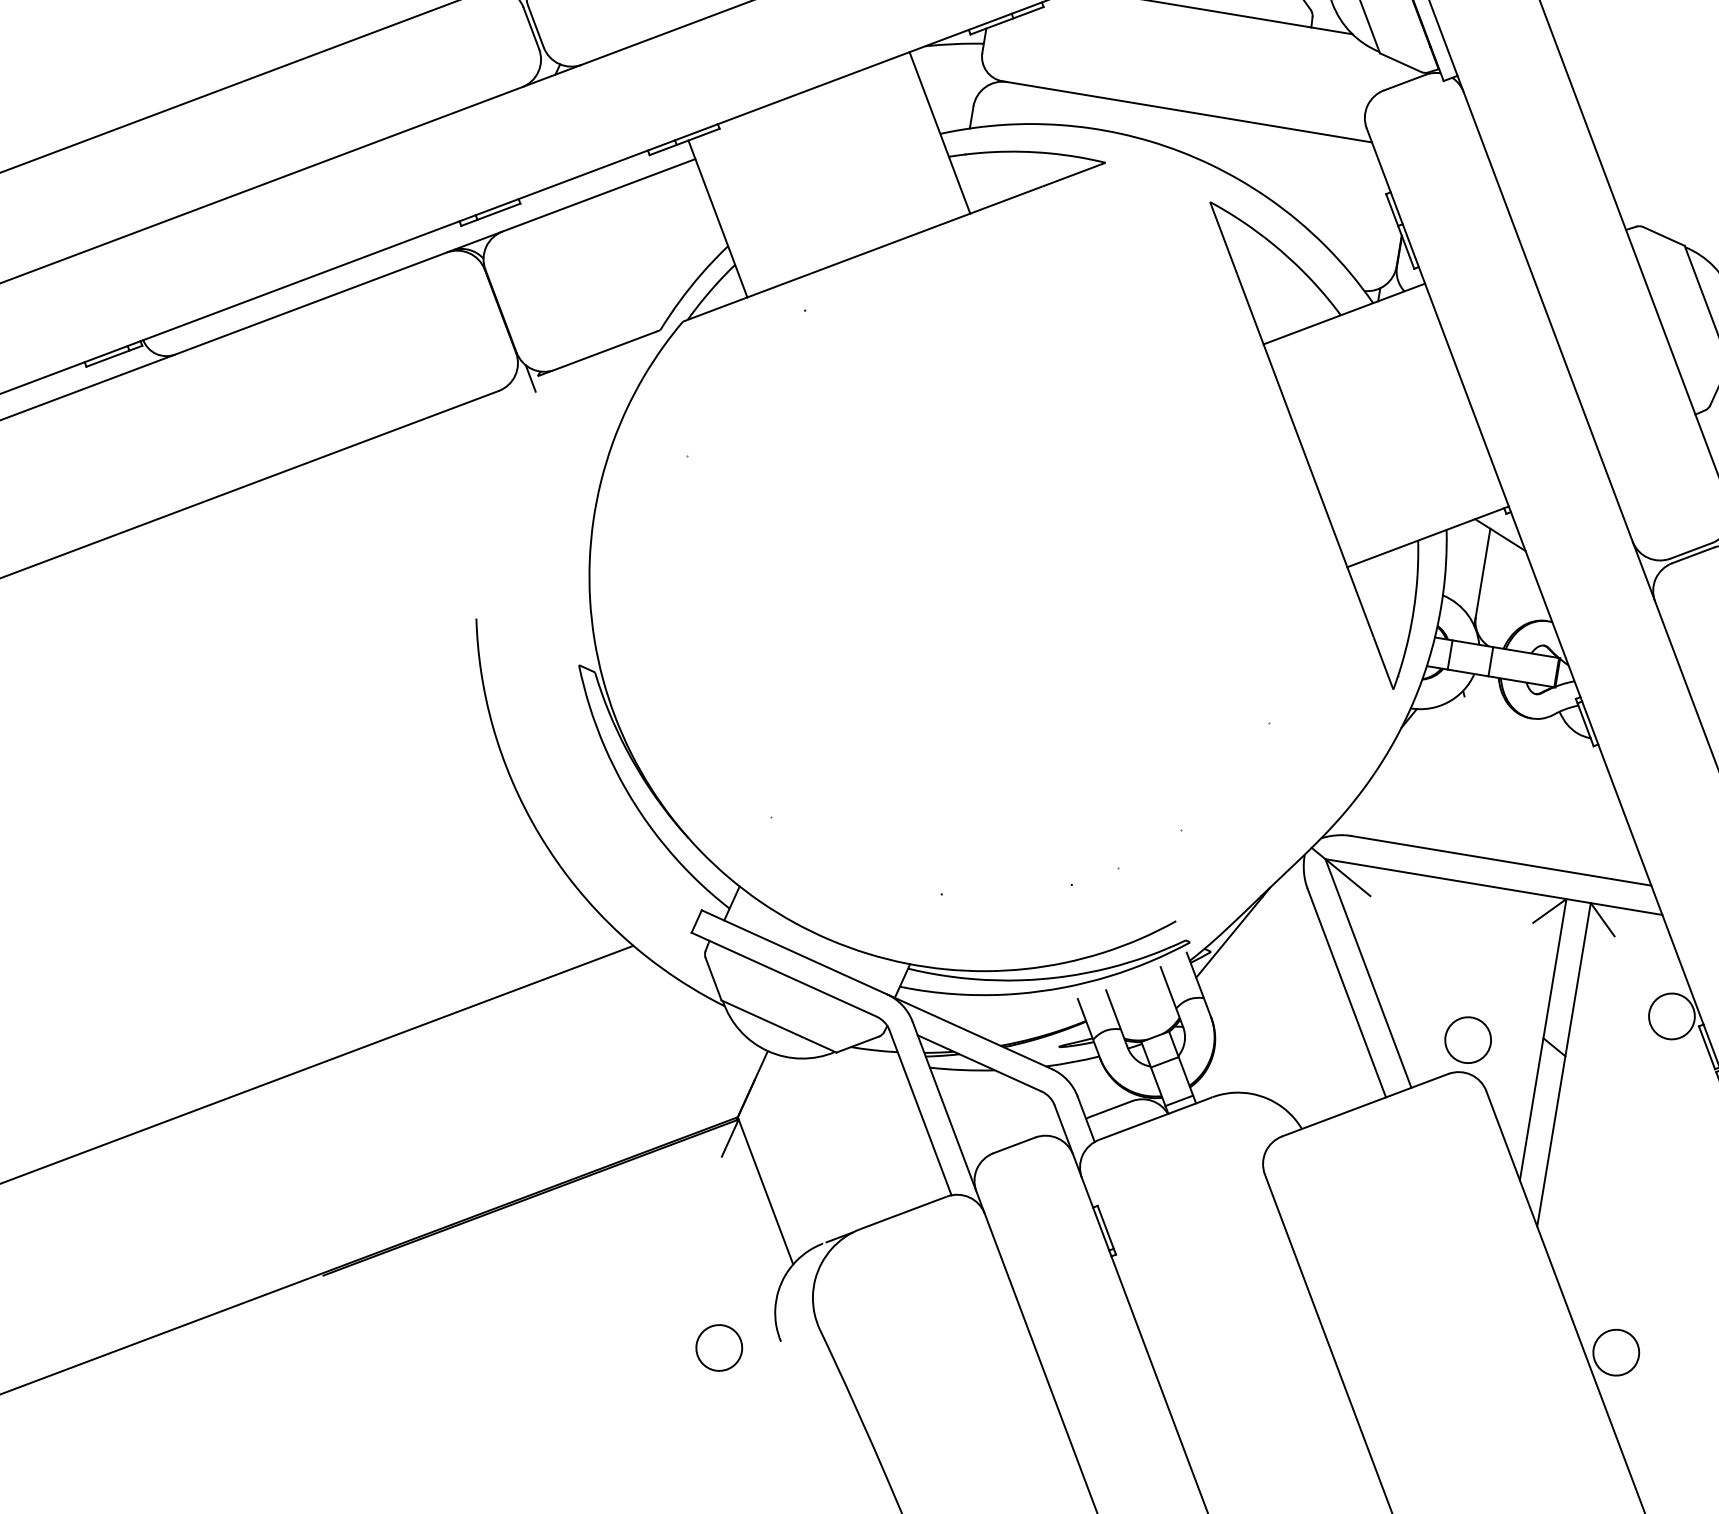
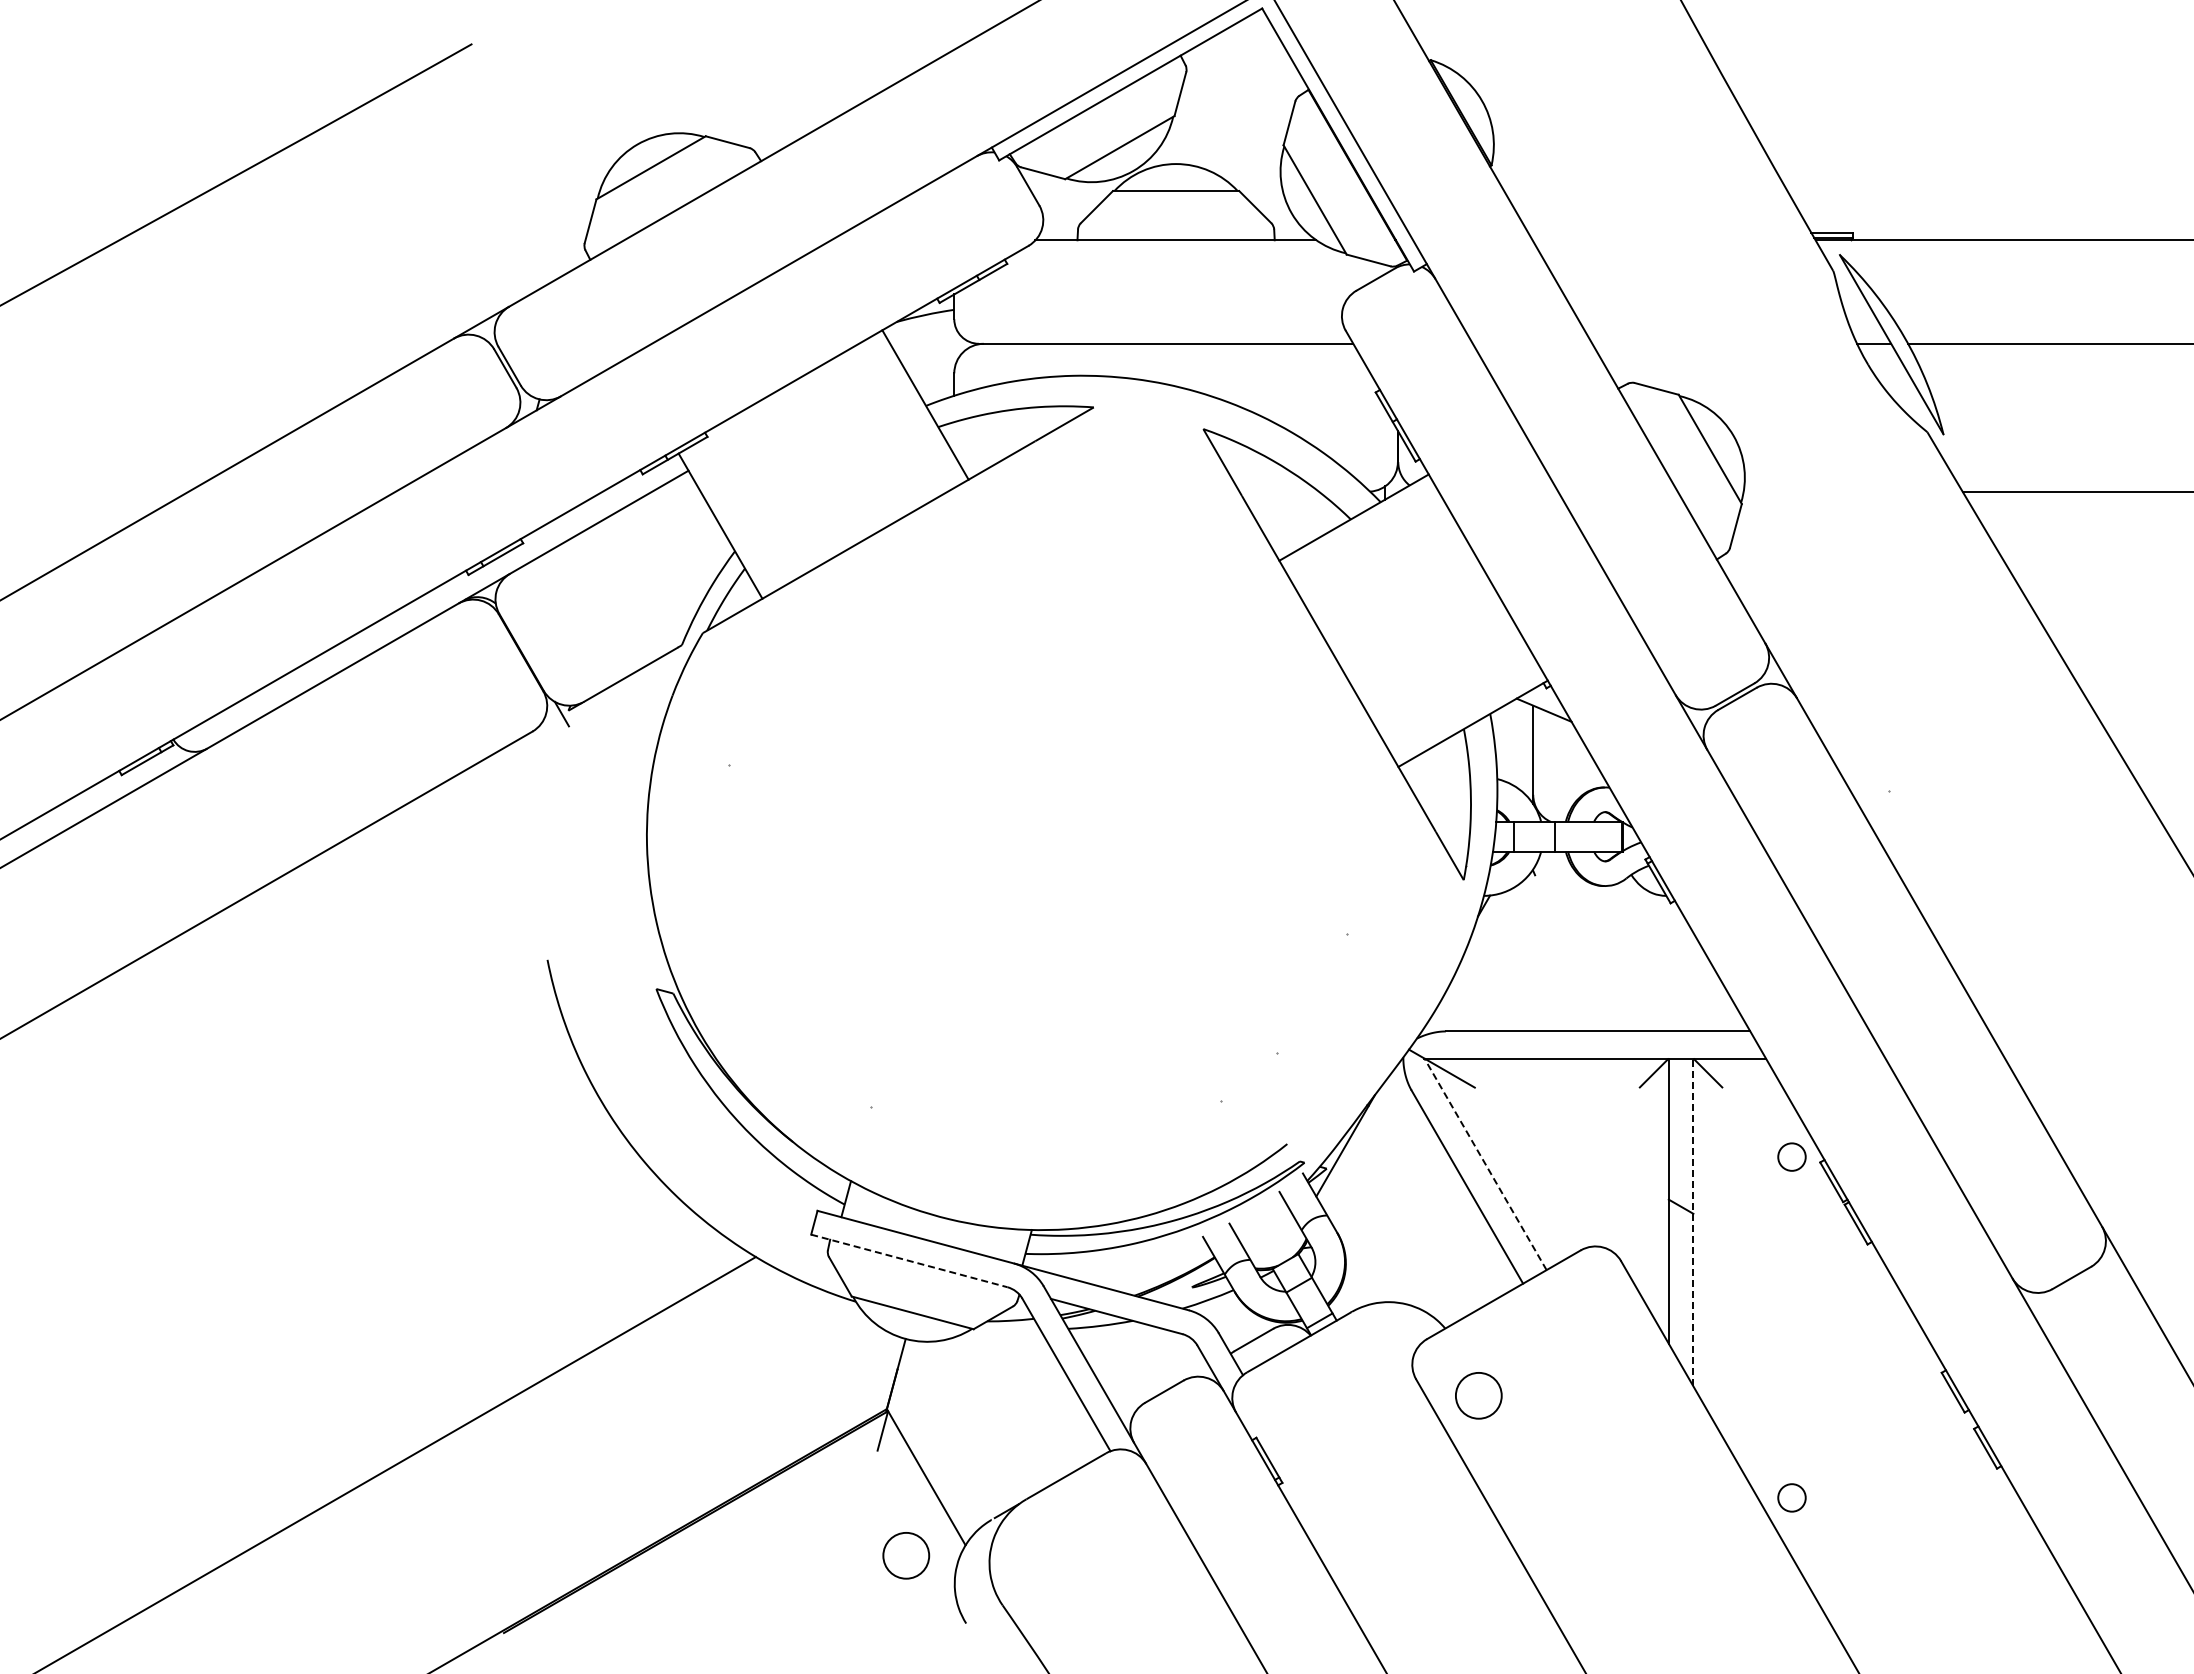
line: (1368, 972) -> (1485, 1163), solid -> dashed
line: (784, 974) -> (909, 1260), solid -> dashed
circle: (1671, 1016) -> (1791, 1157), size x0.6
circle: (1467, 1039) -> (1478, 1395), moved
line: (1564, 1064) -> (1693, 1222), solid -> dashed
circle: (719, 1347) -> (906, 1555), moved
circle: (1615, 1352) -> (1791, 1497), size x0.6

